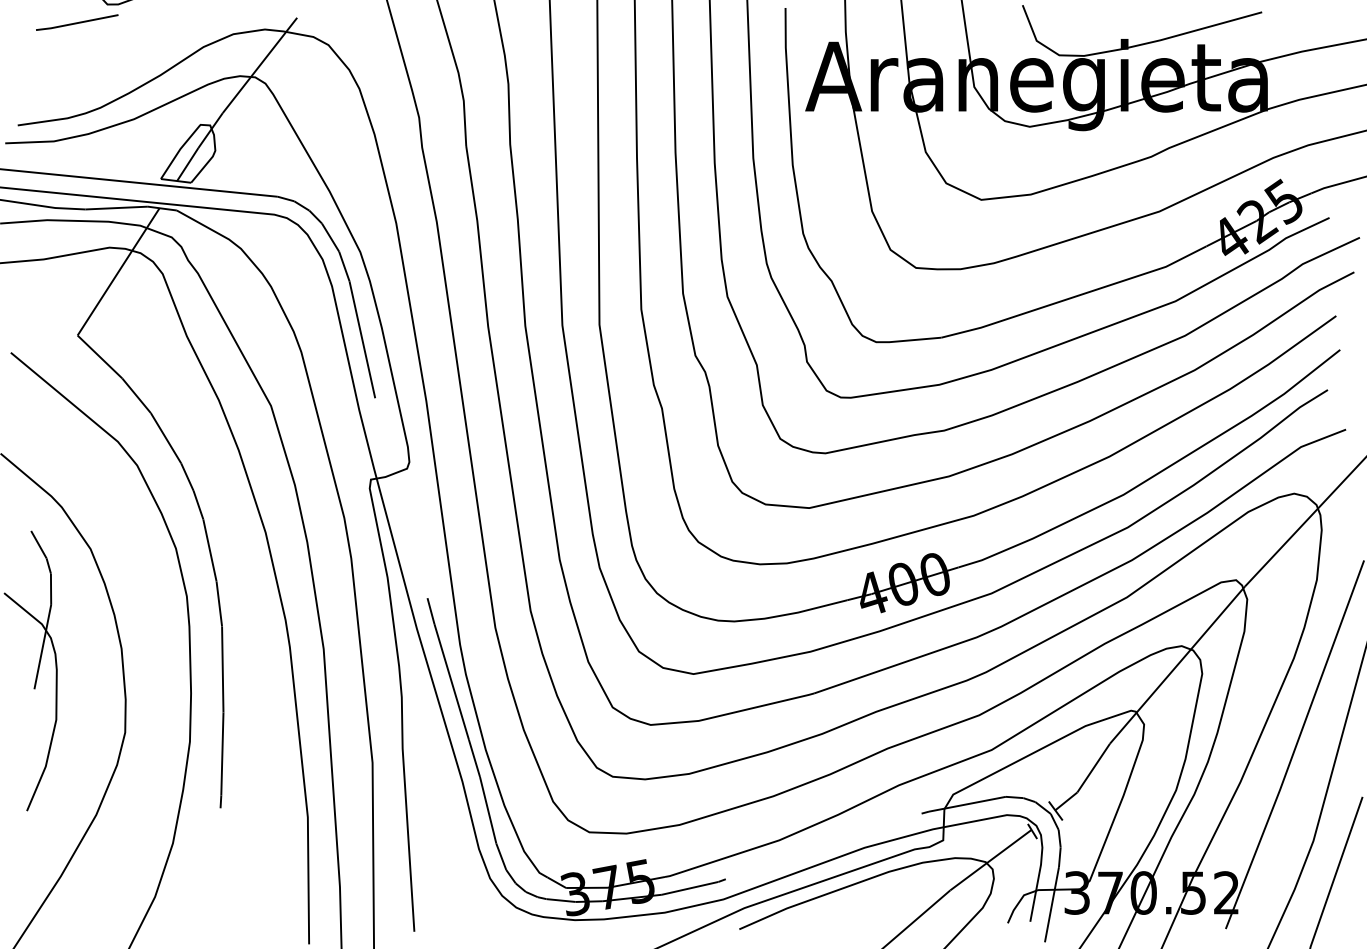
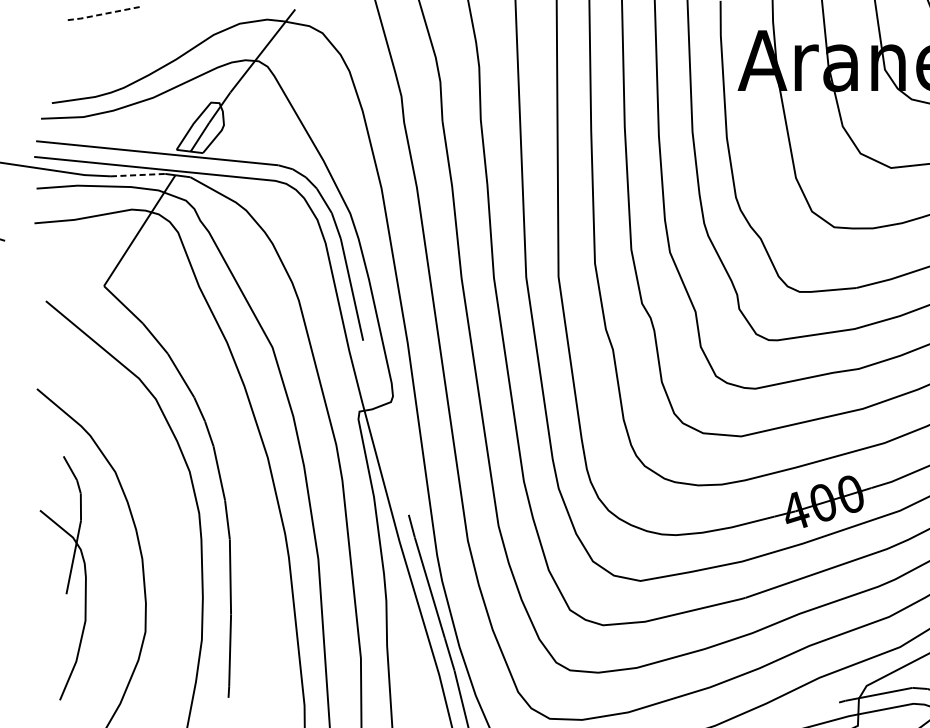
line: (76, 23) -> (103, 14), solid -> dashed
line: (117, 208) -> (138, 175), solid -> dashed

